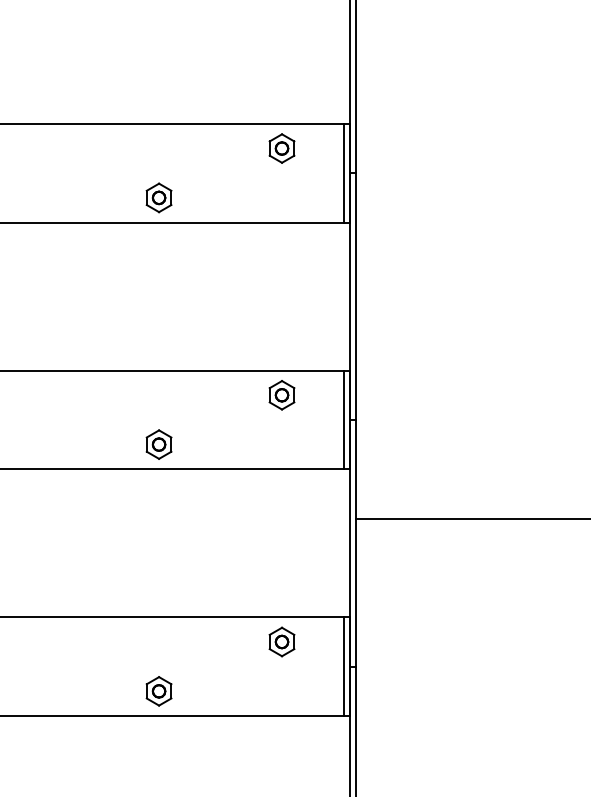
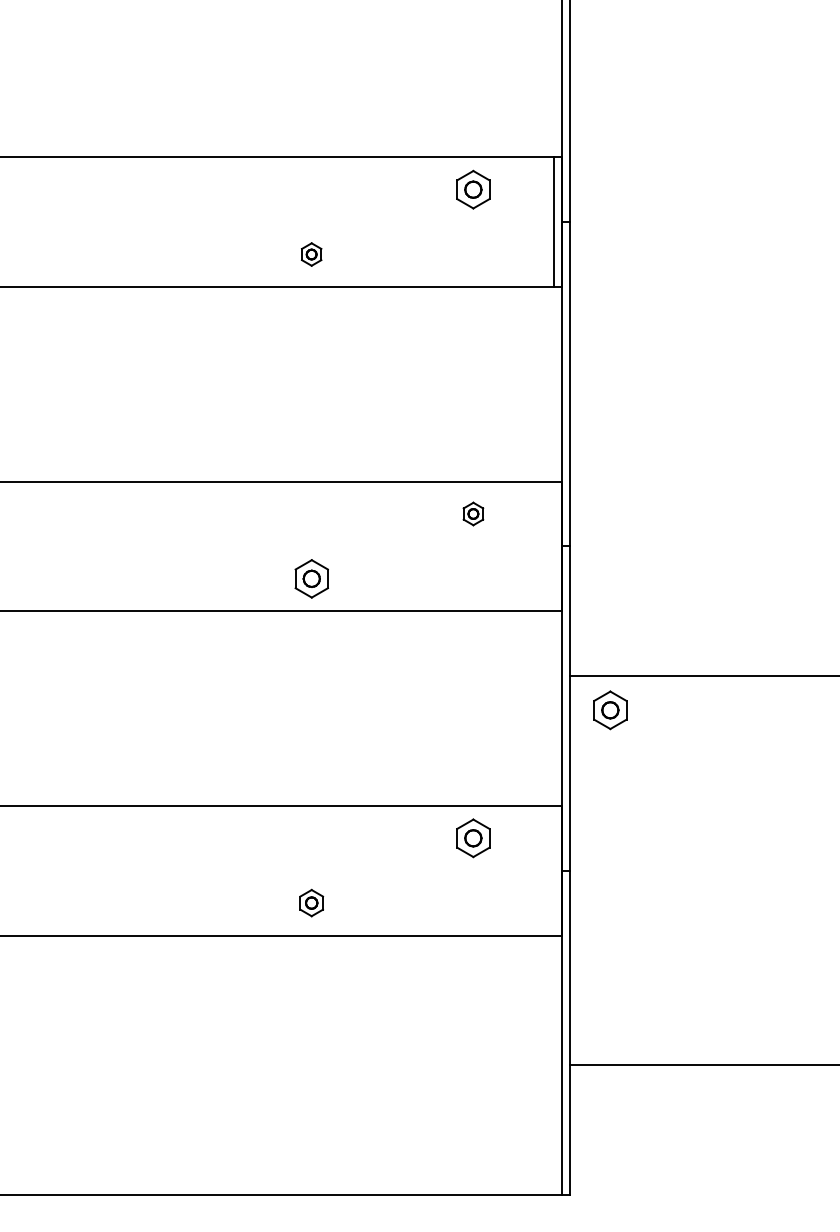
part: (158, 197) -> (311, 254), size x0.6
part: (282, 394) -> (473, 513), size x0.6
line: (343, 420) -> (554, 546), removed
part: (386, 544) -> (610, 710), added
line: (343, 666) -> (554, 870), removed
part: (158, 690) -> (311, 902), size x0.7

